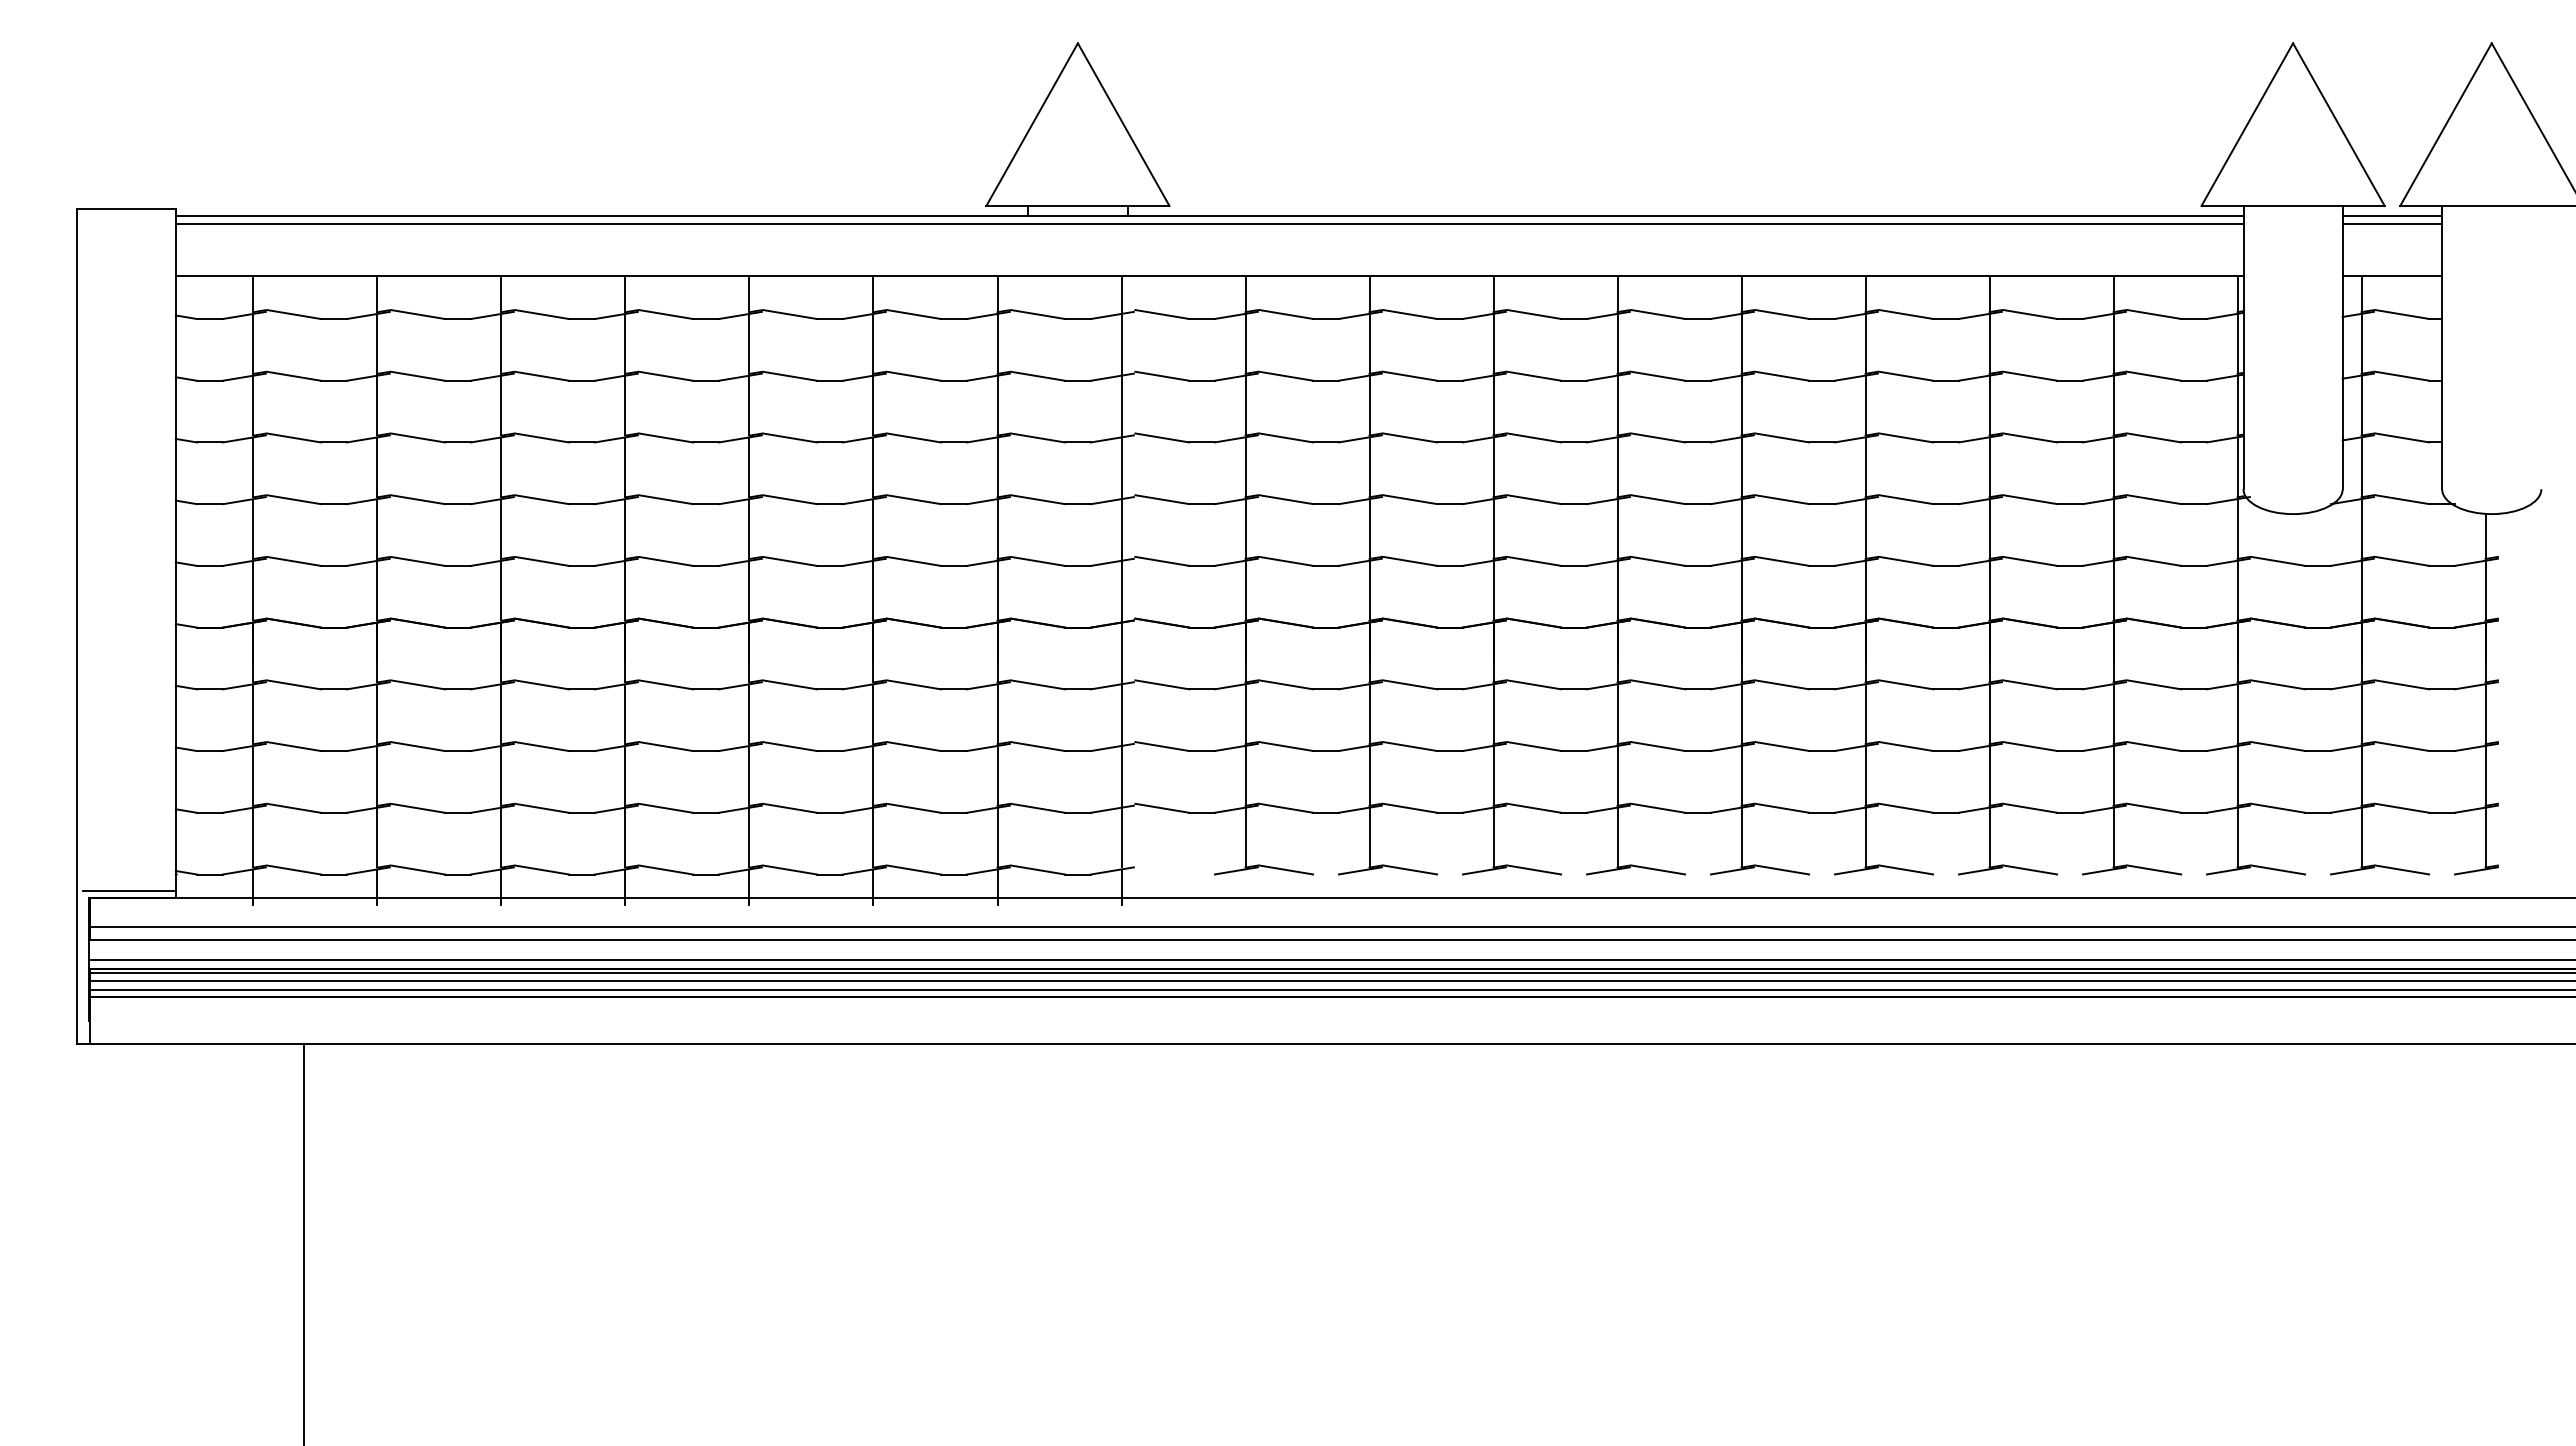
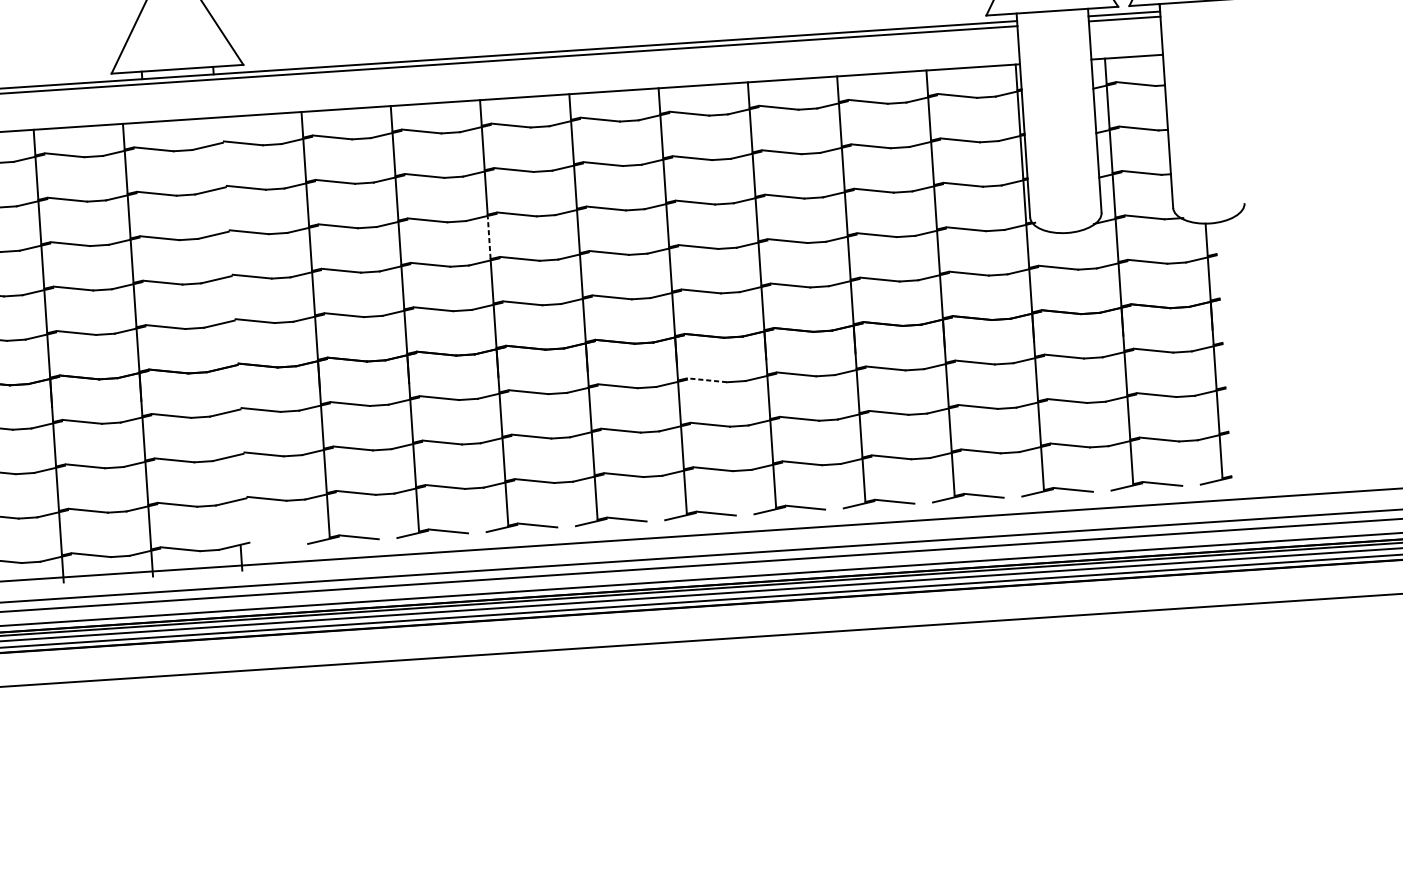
line: (1493, 467) -> (489, 237), solid -> dashed
line: (1121, 571) -> (226, 330), removed
line: (1781, 684) -> (706, 380), solid -> dashed

